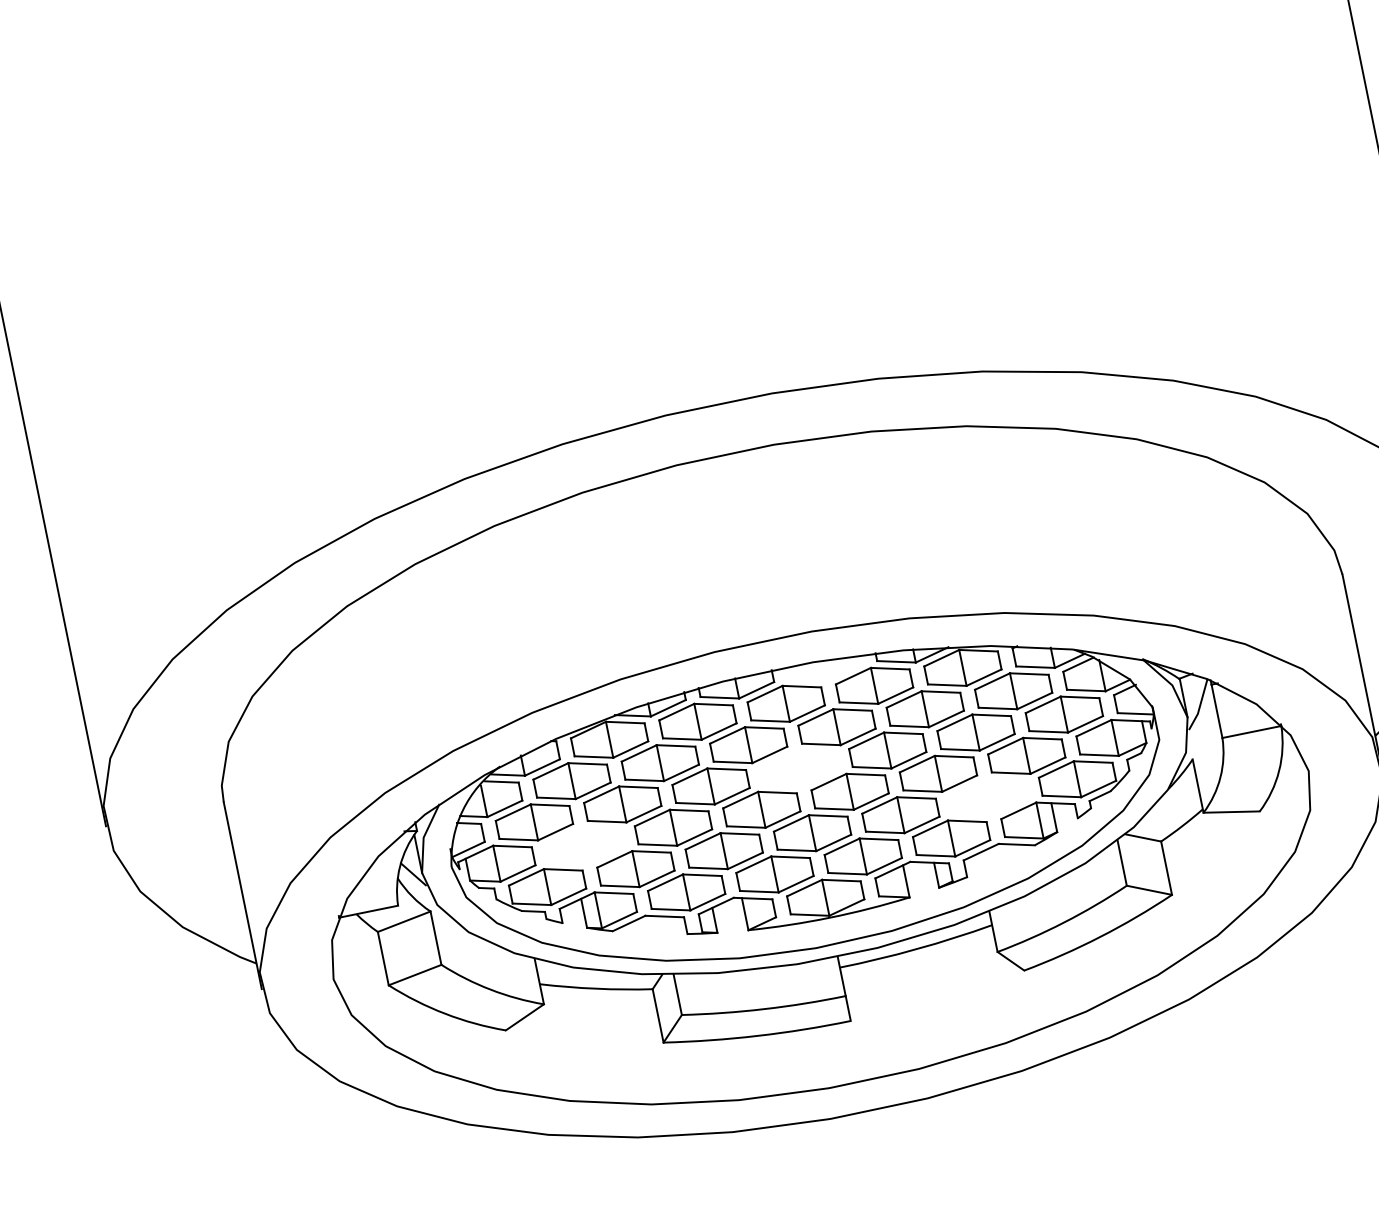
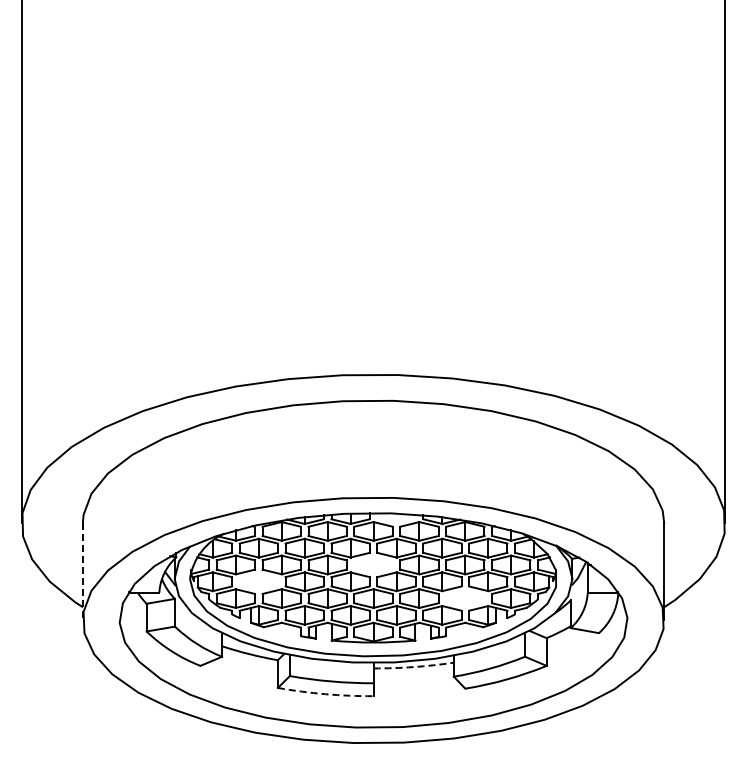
line: (241, 894) -> (82, 571), solid -> dashed
arc: (916, 950) -> (413, 667), solid -> dashed
arc: (757, 1036) -> (325, 694), solid -> dashed

